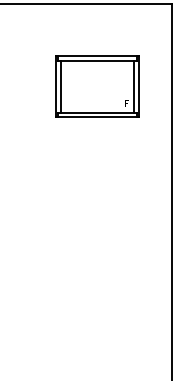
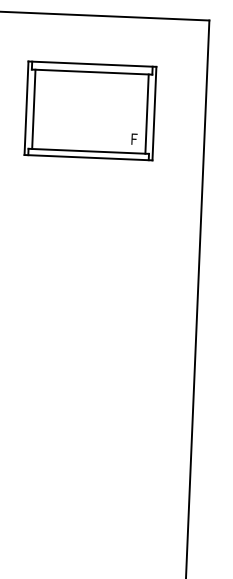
part: (97, 86) -> (90, 111), moved

